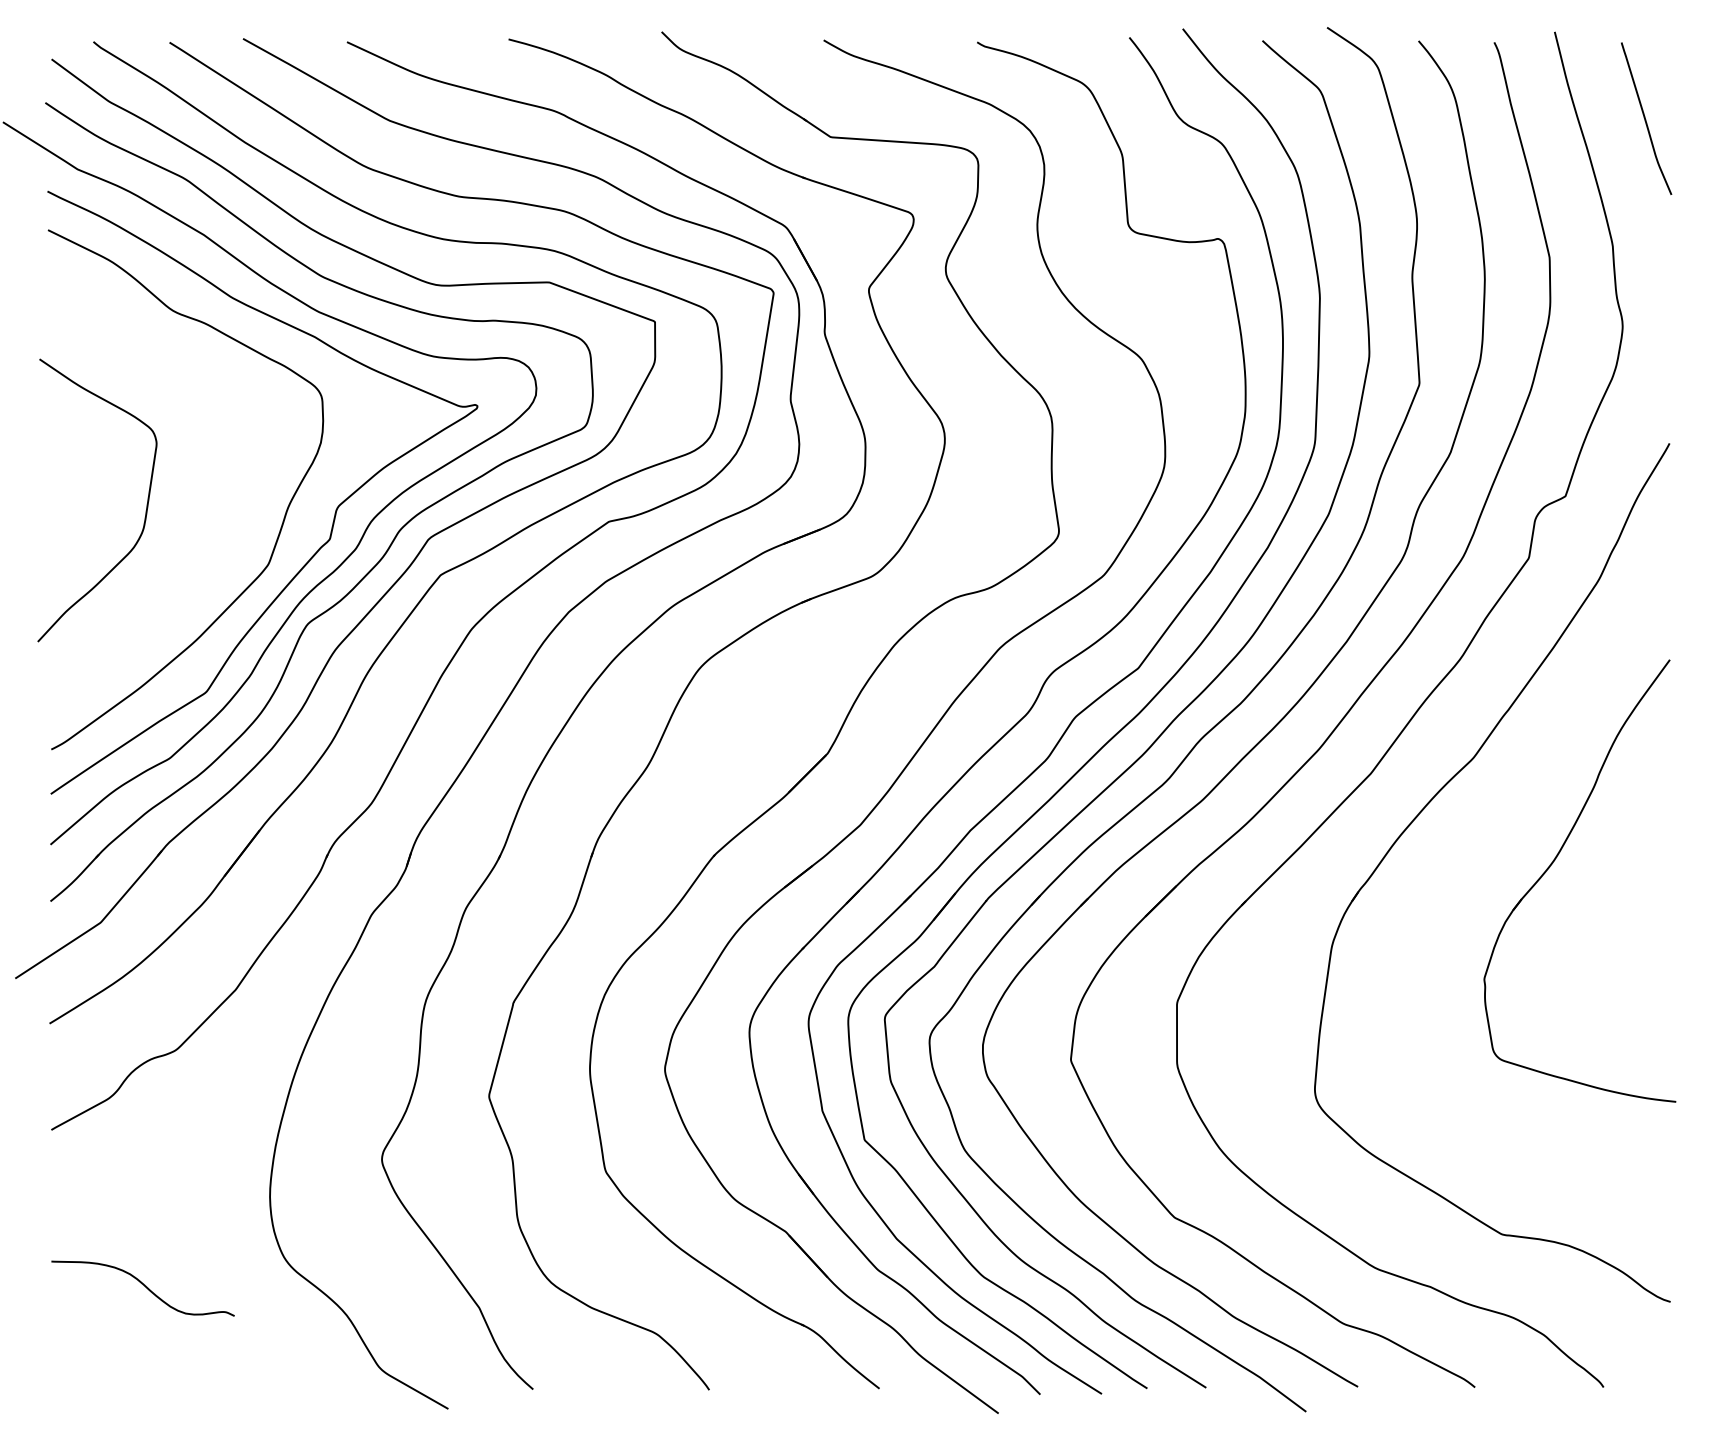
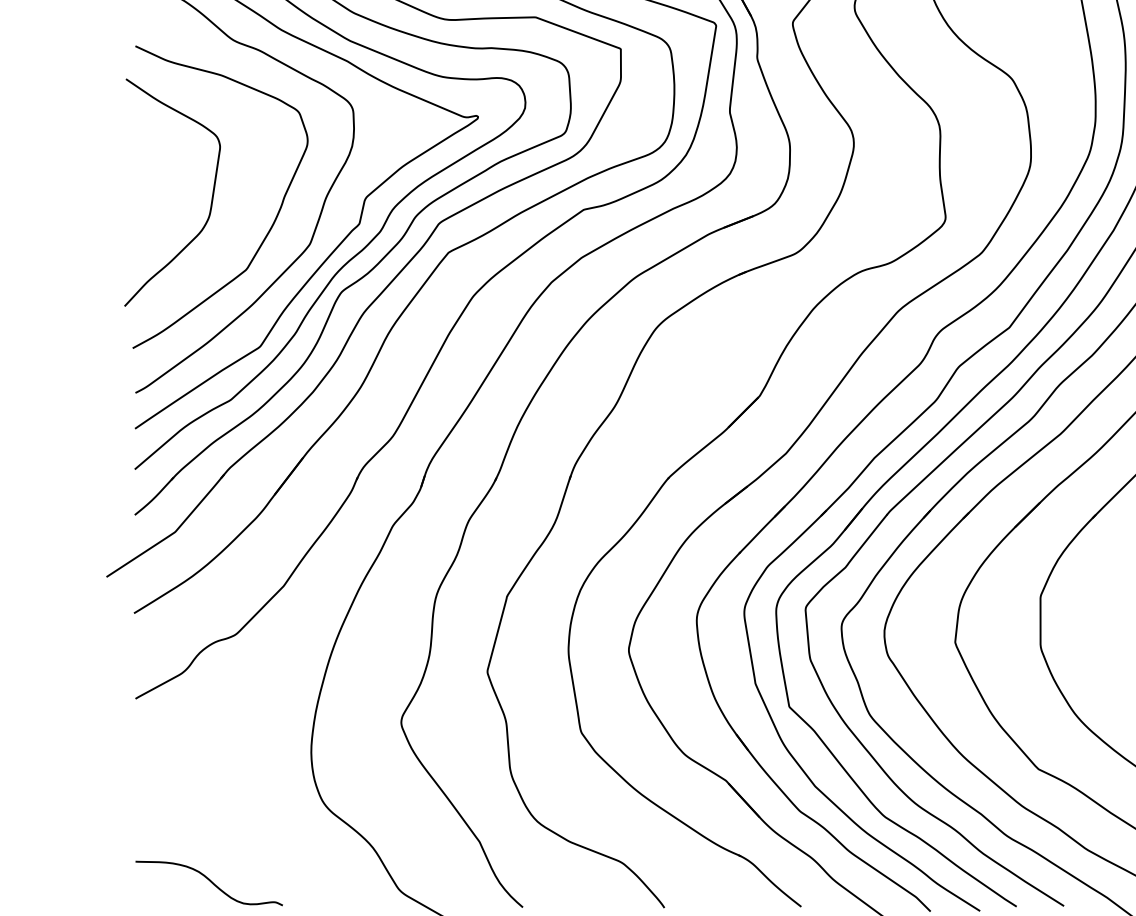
curve: (222, 537) -> (273, 222), added
curve: (144, 1286) -> (210, 881), moved

